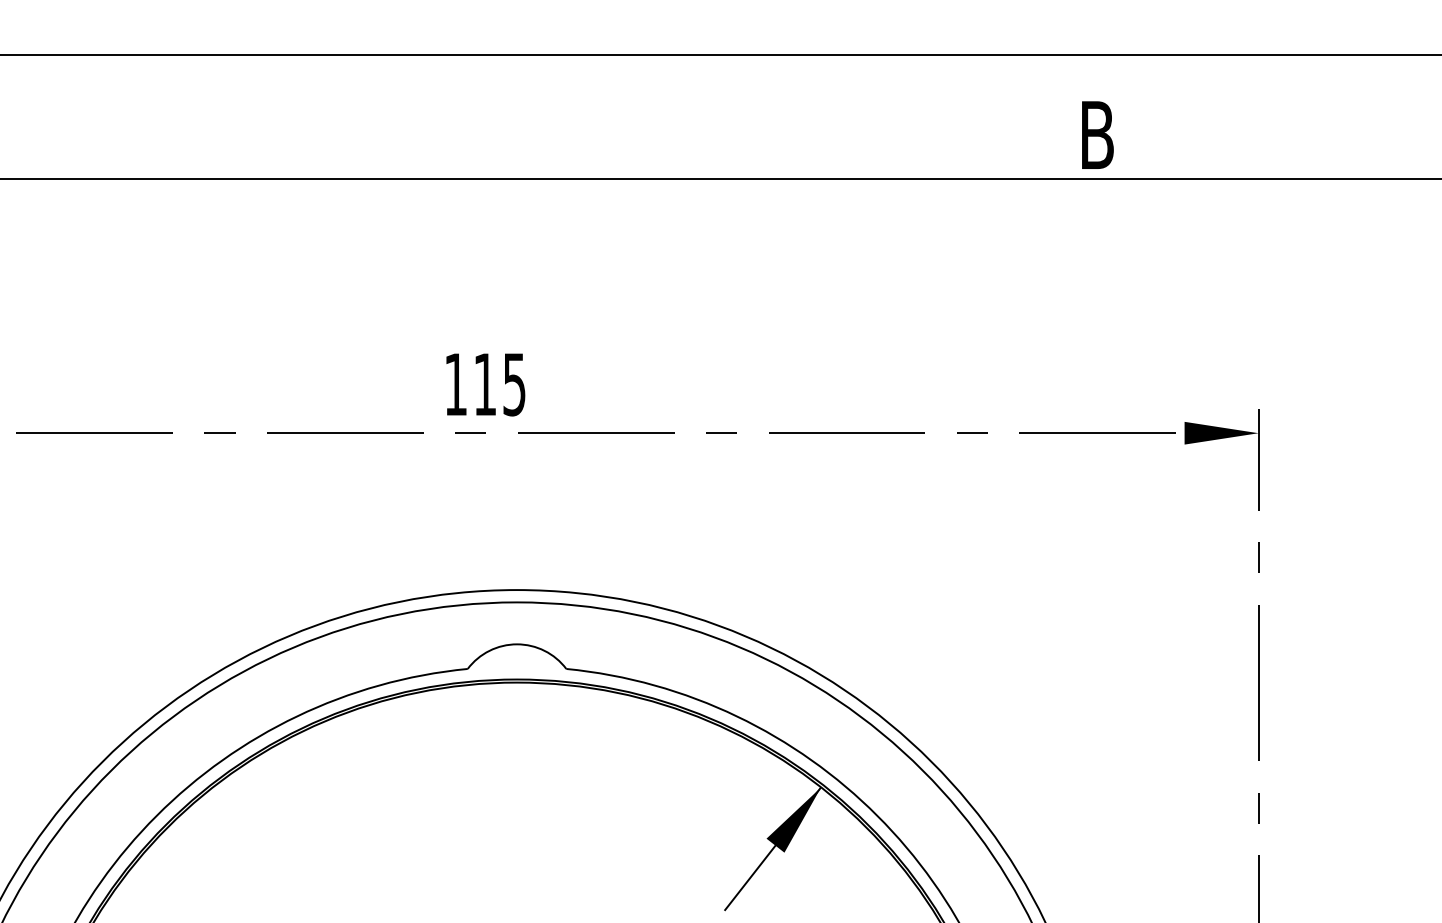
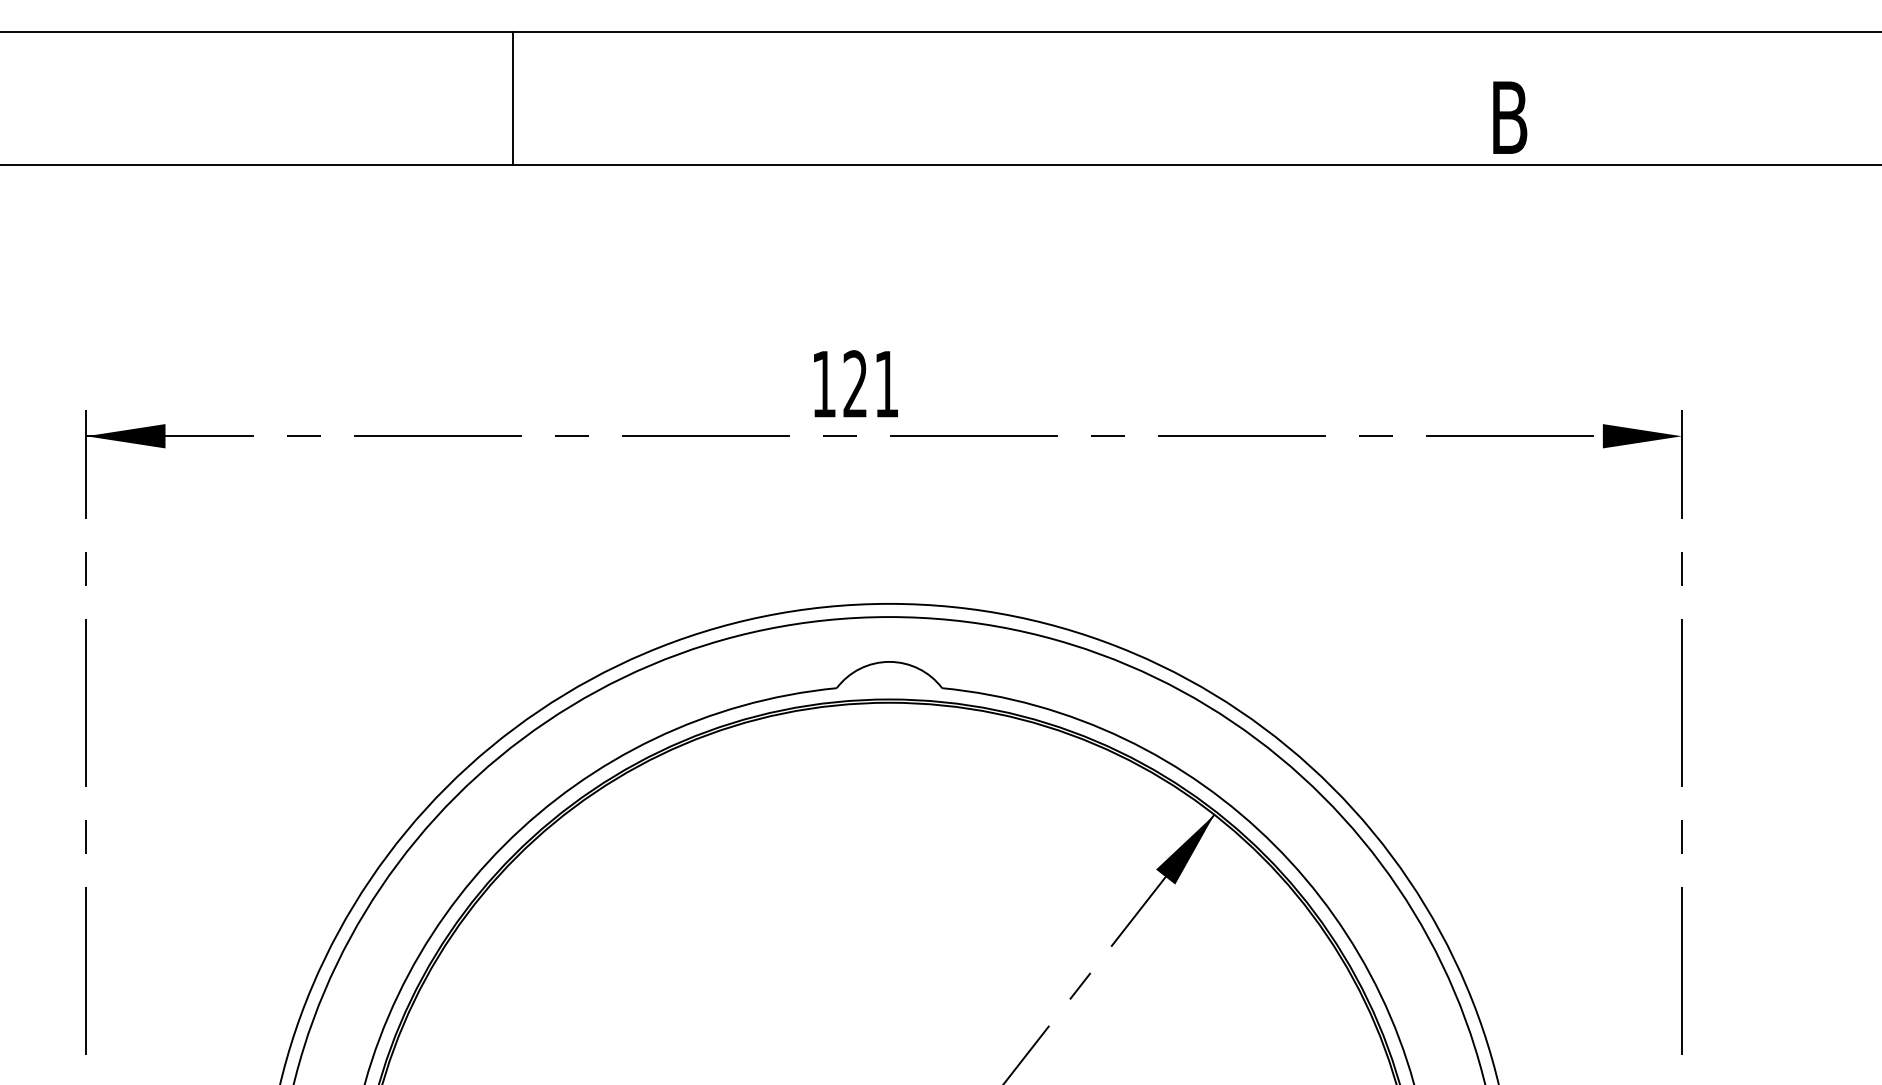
line: (164, 117) -> (512, 98), added
text: (499, 384) -> (870, 384), 115 -> 121

